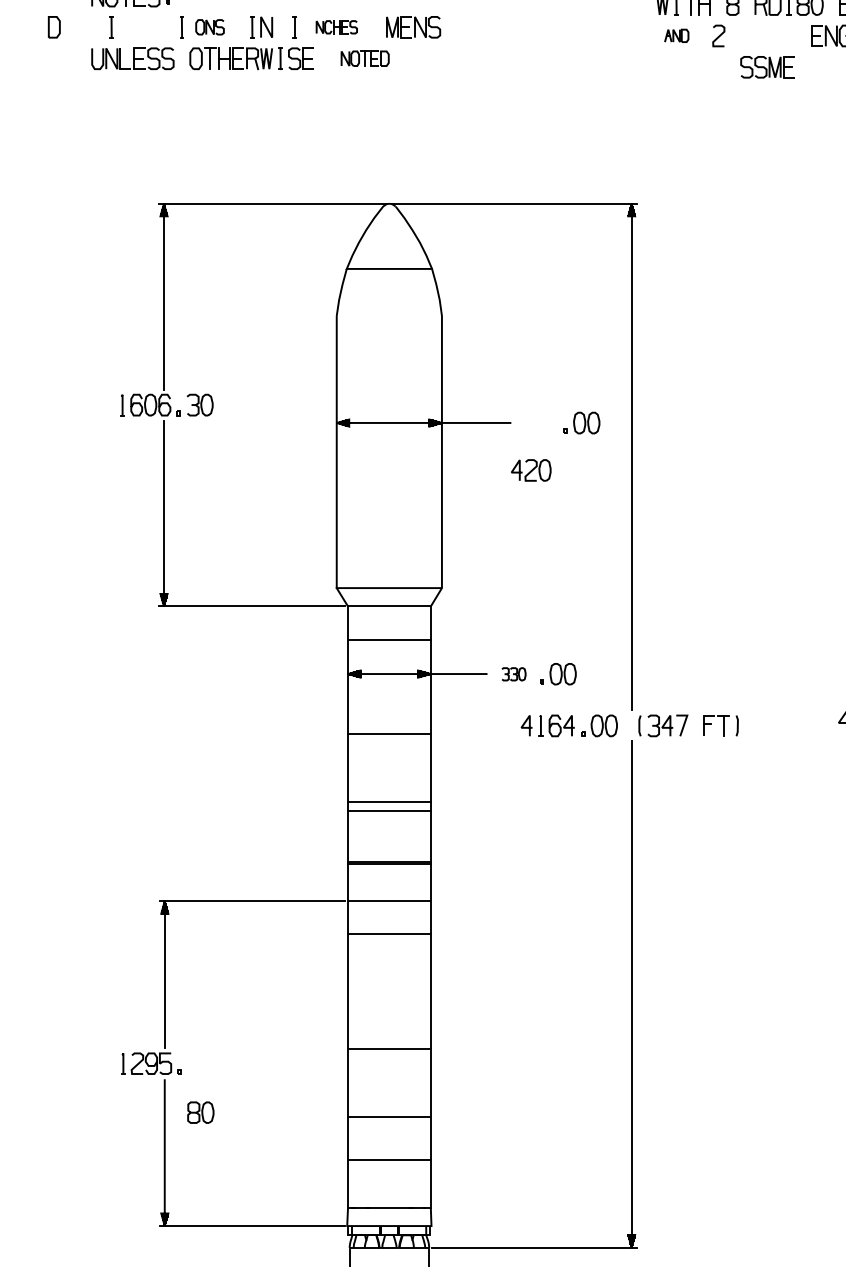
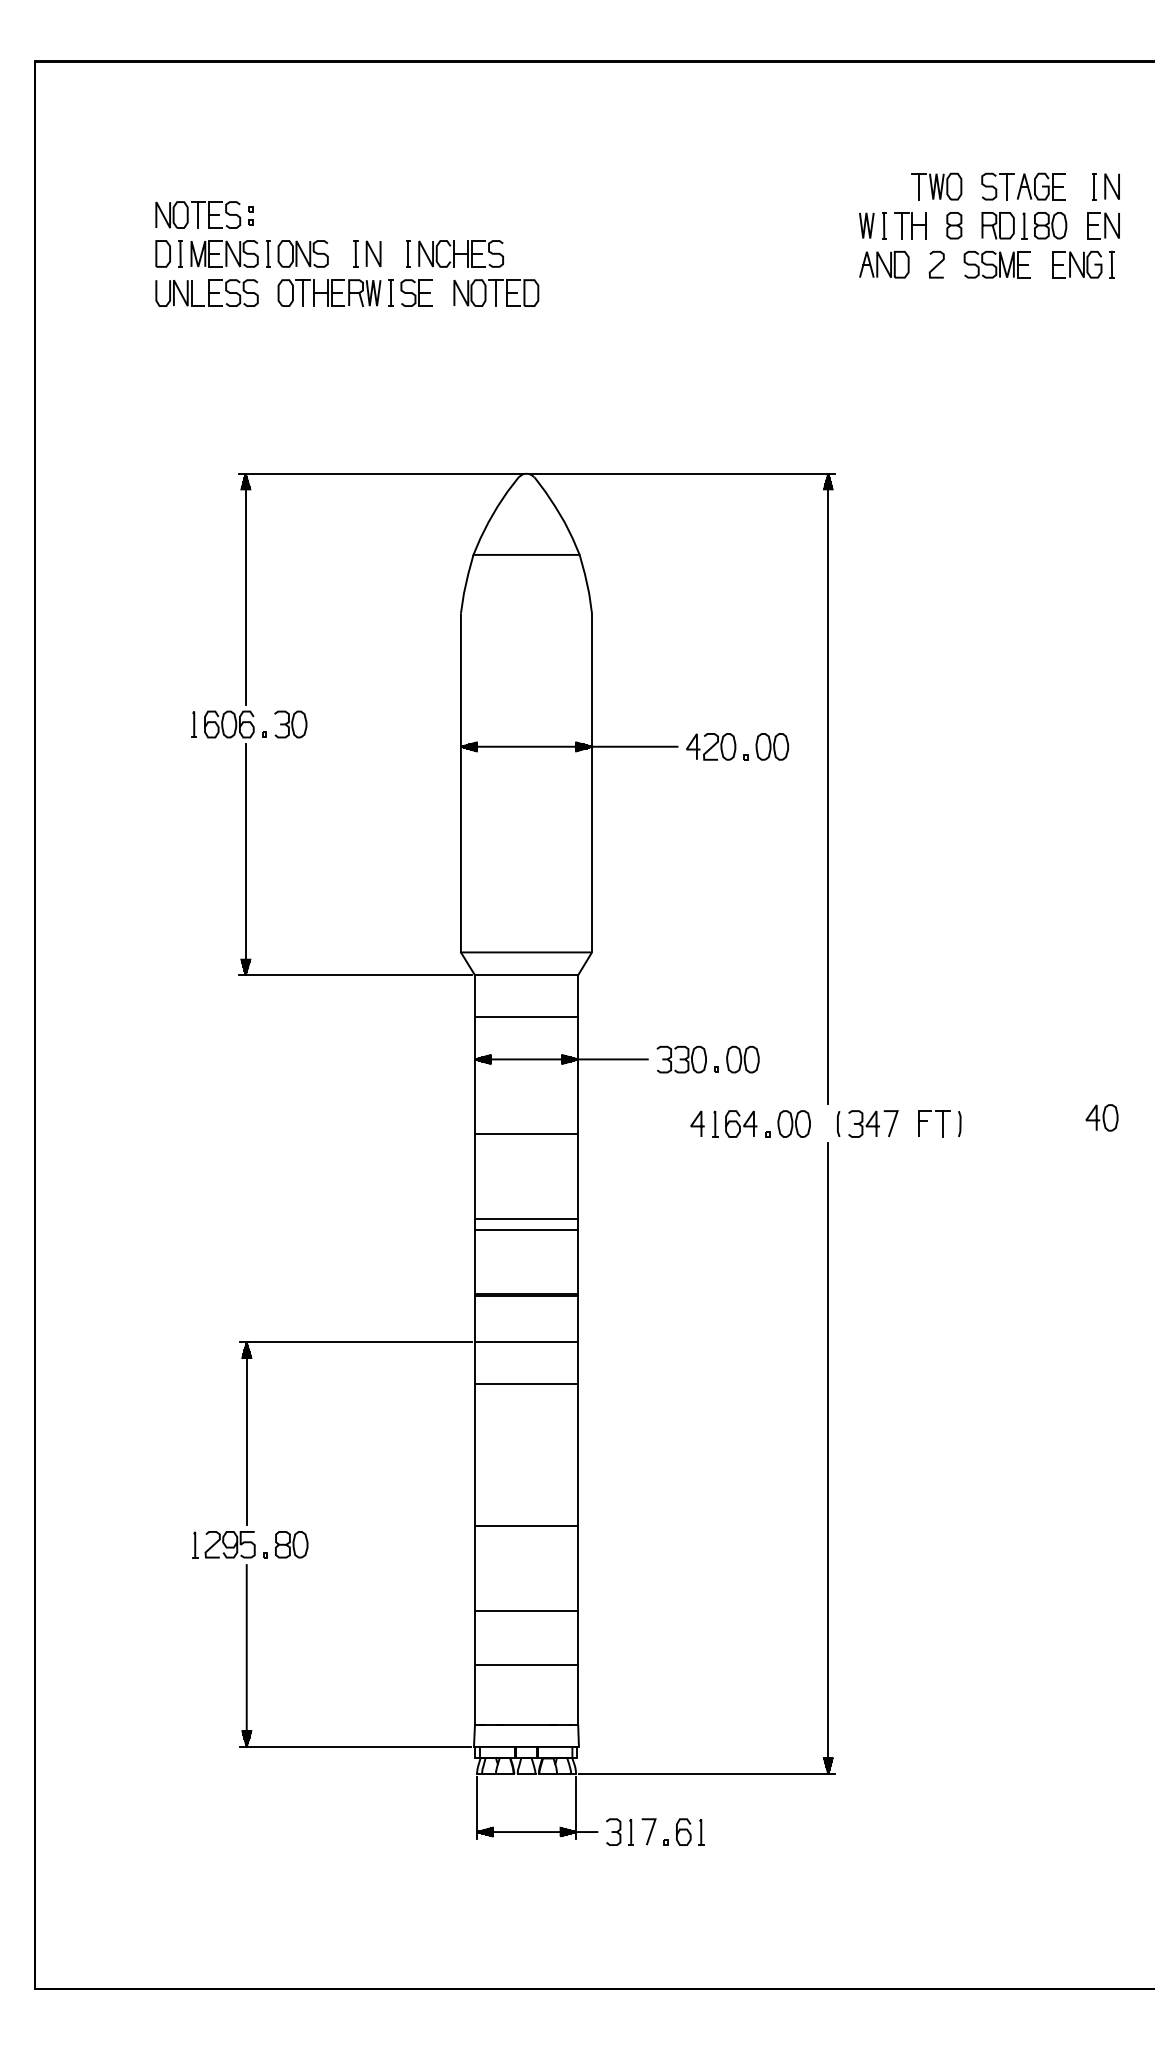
part: (53, 26) -> (162, 253), moved
part: (209, 26) -> (302, 253), size x1.43
part: (336, 26) -> (460, 253), size x1.67
part: (413, 26) -> (224, 253), moved
part: (676, 35) -> (884, 264), size x1.67
part: (365, 58) -> (496, 292), size x1.43
part: (766, 67) -> (996, 264), moved
part: (531, 470) -> (711, 746), moved
part: (513, 674) -> (681, 1059), size x1.67
part: (200, 1112) -> (291, 1544), moved

